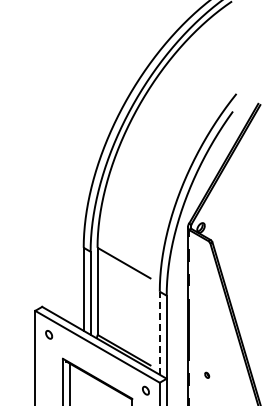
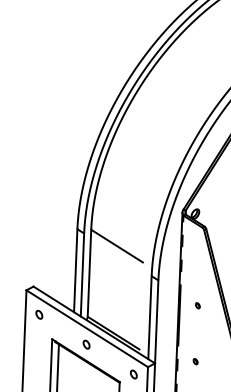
part: (207, 318) -> (198, 304), added
line: (159, 333) -> (149, 317), dashed -> solid
part: (97, 362) -> (86, 344), added

